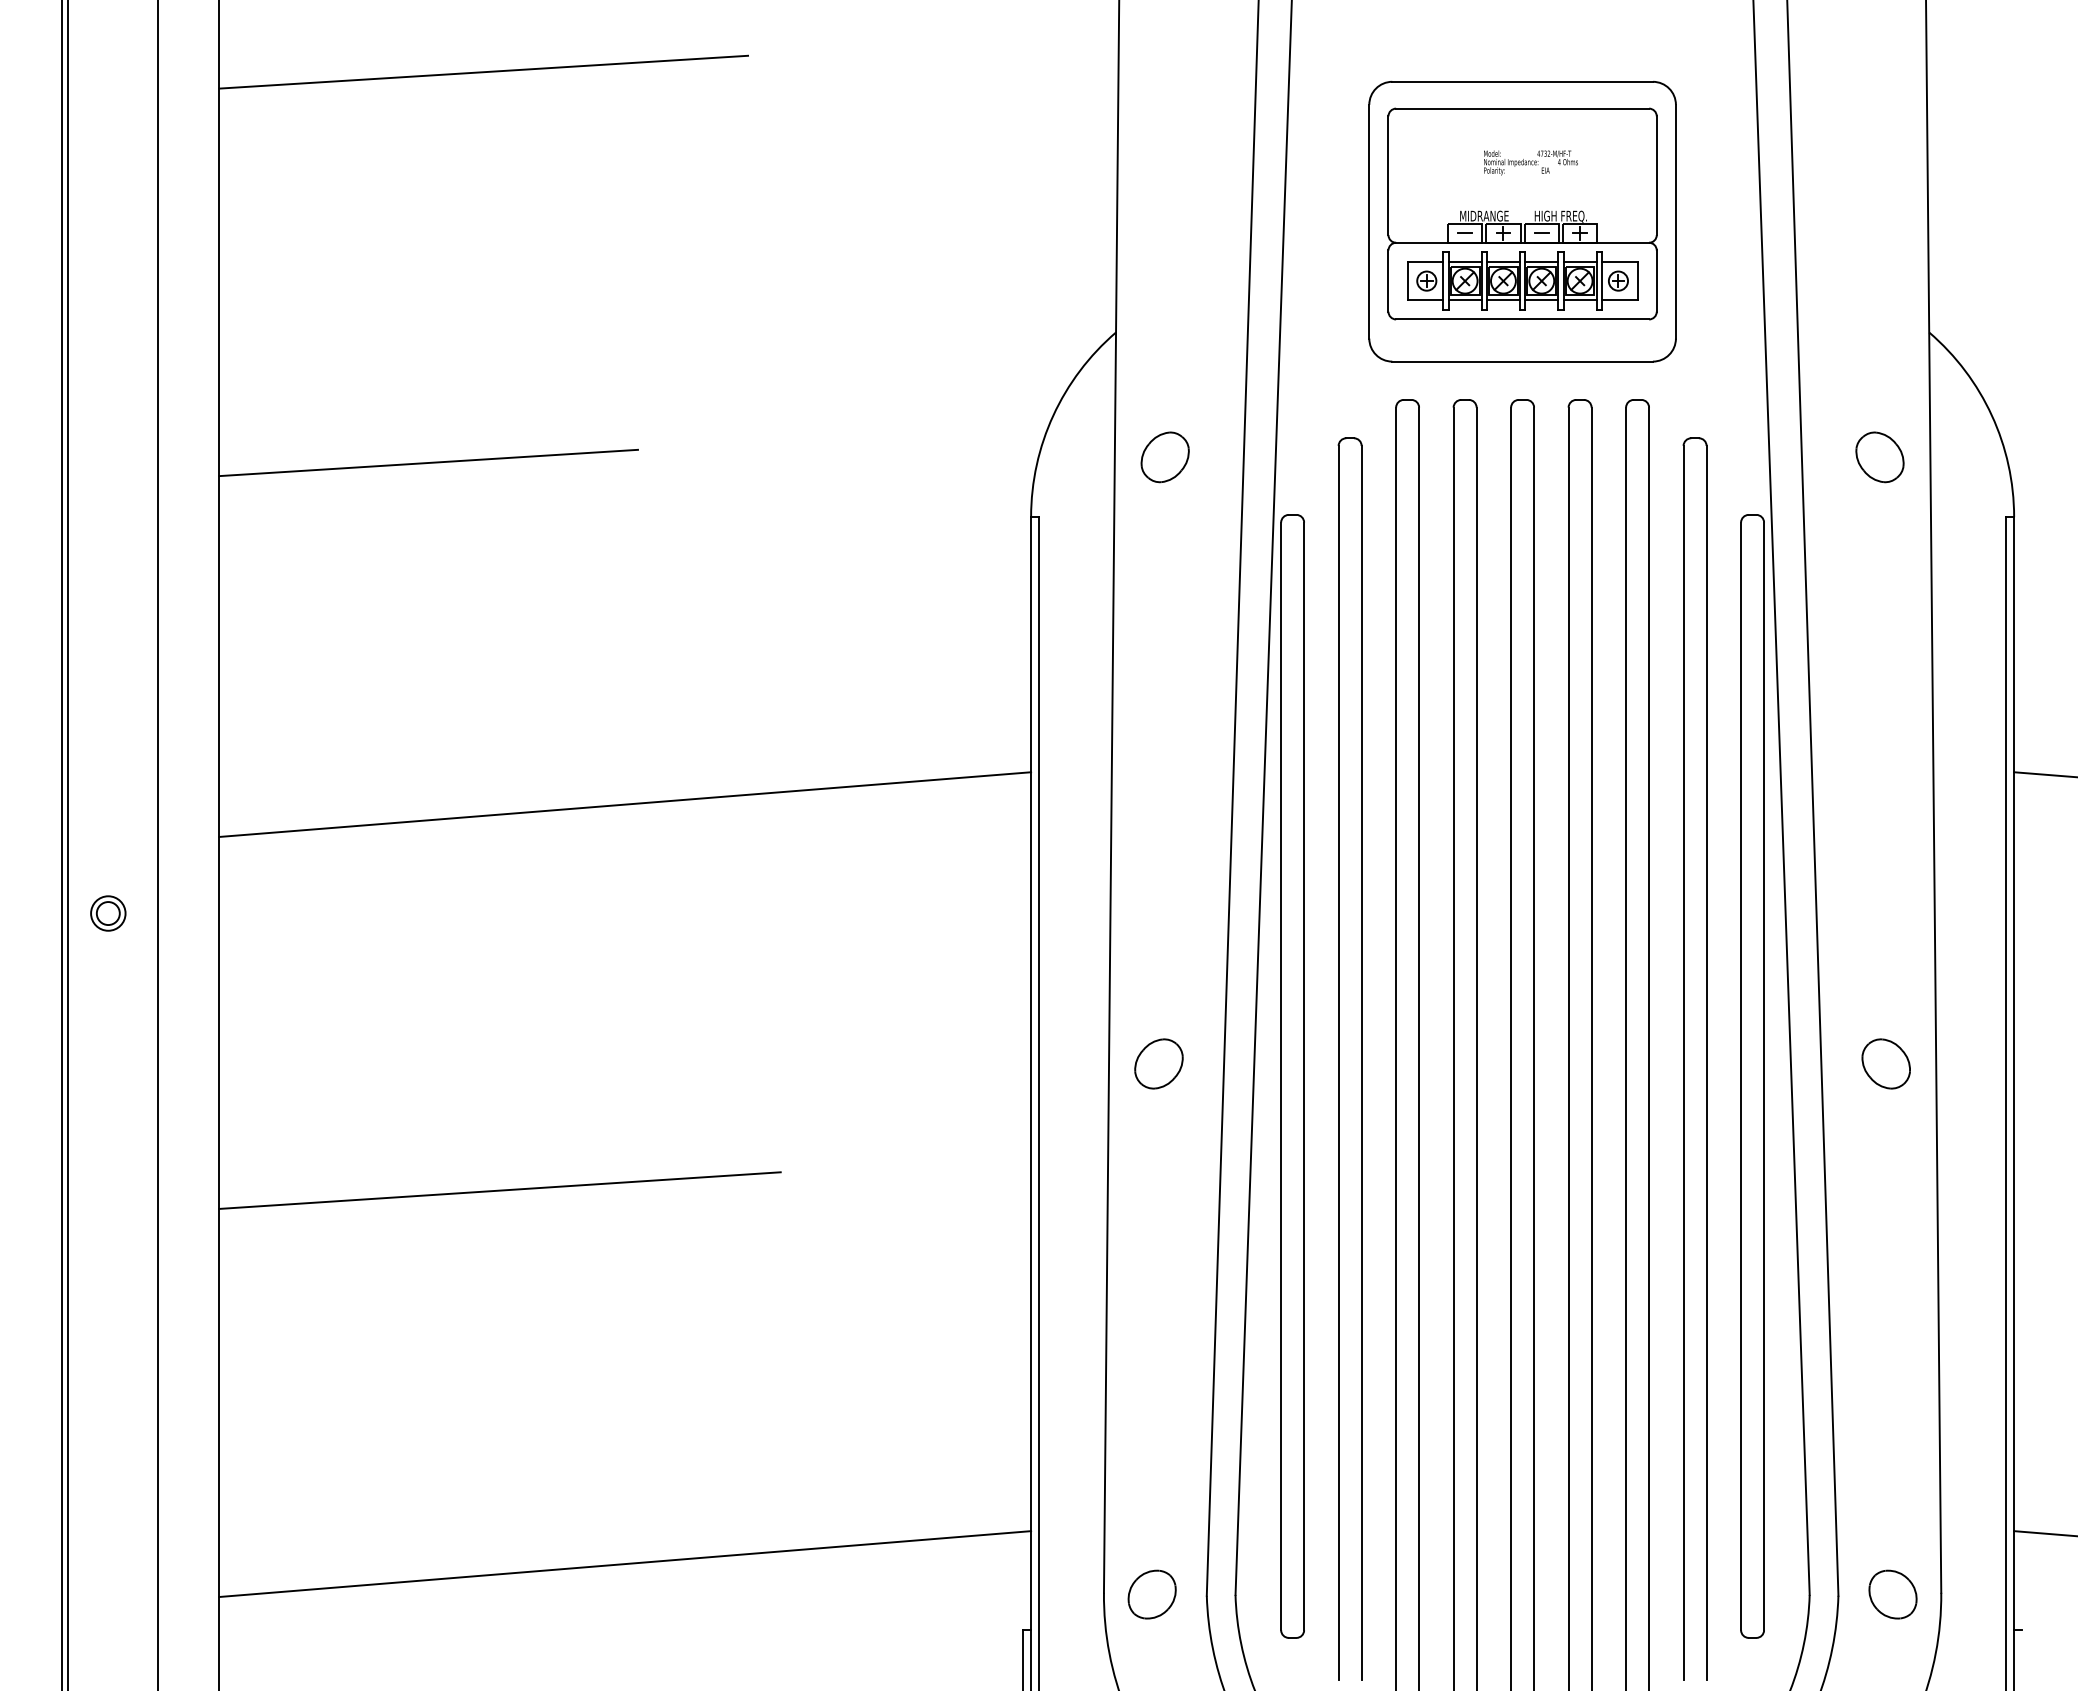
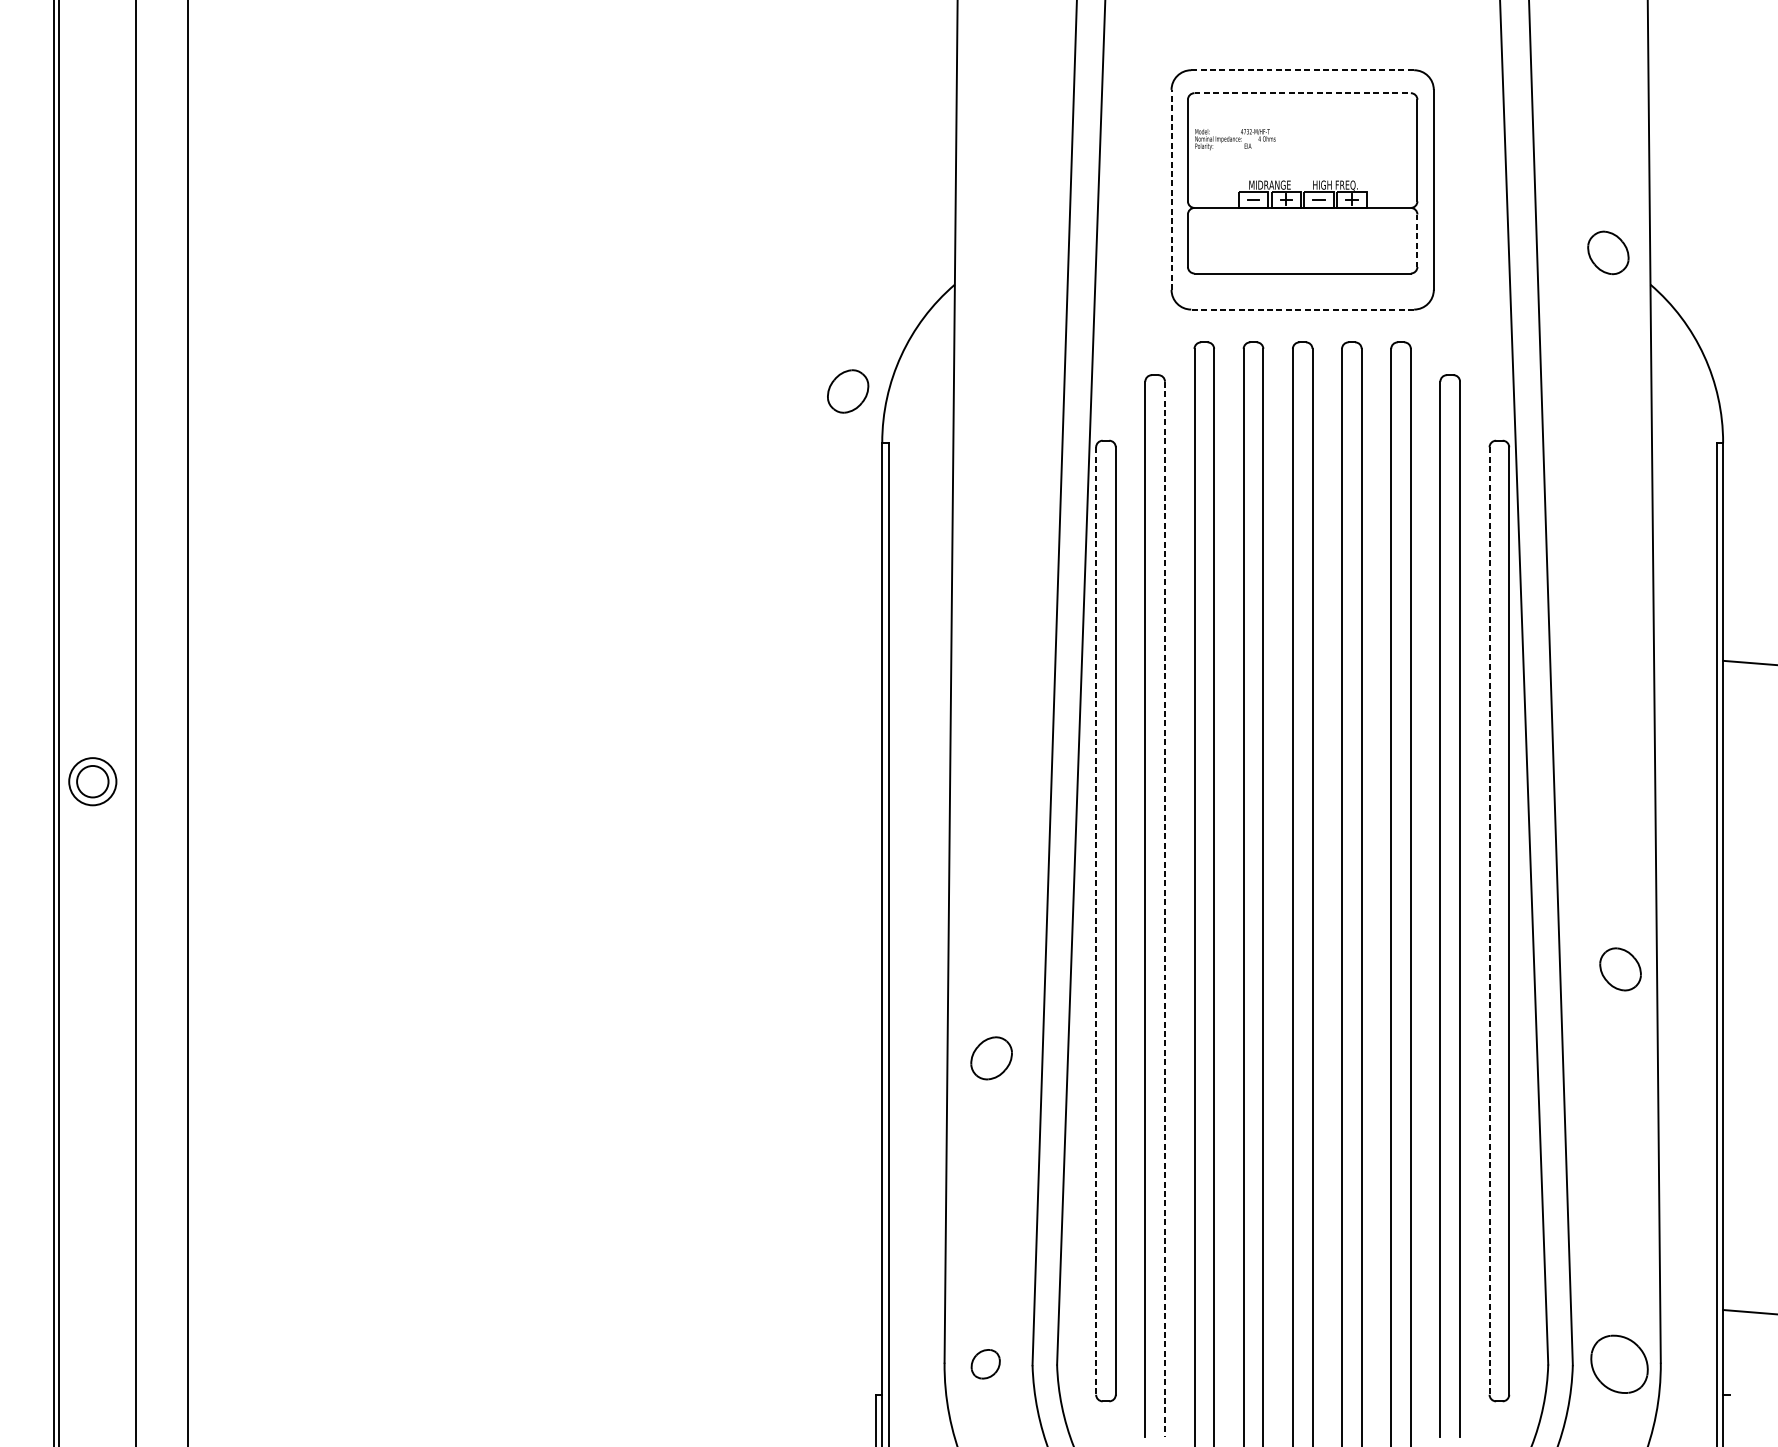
line: (483, 71) -> (413, 61), removed
line: (1523, 81) -> (1303, 69), solid -> dashed
line: (1523, 108) -> (1303, 93), solid -> dashed
text: (1530, 162) -> (1235, 139), moved
line: (1369, 221) -> (1171, 189), solid -> dashed
part: (1522, 280) -> (1302, 240), removed
line: (1656, 281) -> (1417, 241), solid -> dashed
line: (1522, 361) -> (1302, 309), solid -> dashed
part: (1164, 457) -> (847, 391), moved
part: (1879, 457) -> (1607, 253), moved
line: (428, 462) -> (366, 395), removed
line: (625, 804) -> (535, 688), removed
part: (108, 913) -> (93, 781), size x1.6
part: (1158, 1063) -> (991, 1057), moved
line: (1361, 1063) -> (1164, 909), solid -> dashed
part: (1885, 1063) -> (1619, 968), moved
line: (1281, 1076) -> (1096, 921), solid -> dashed
line: (1741, 1076) -> (1489, 921), solid -> dashed
line: (499, 1190) -> (427, 1018), removed
line: (625, 1563) -> (535, 1337), removed
part: (1151, 1594) -> (985, 1364), size x0.7
part: (1892, 1594) -> (1619, 1364), size x1.4

